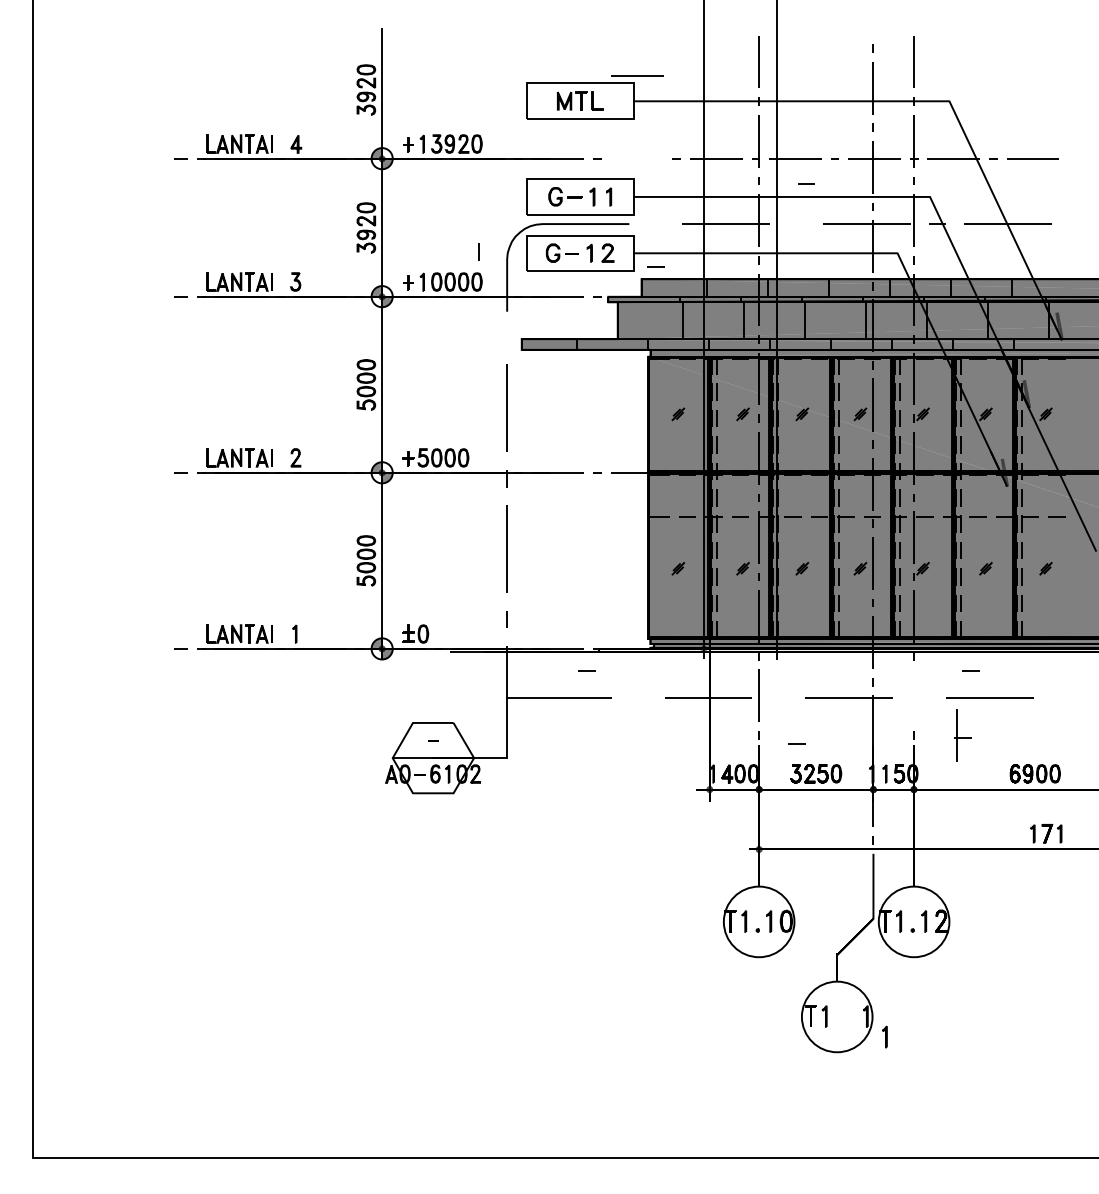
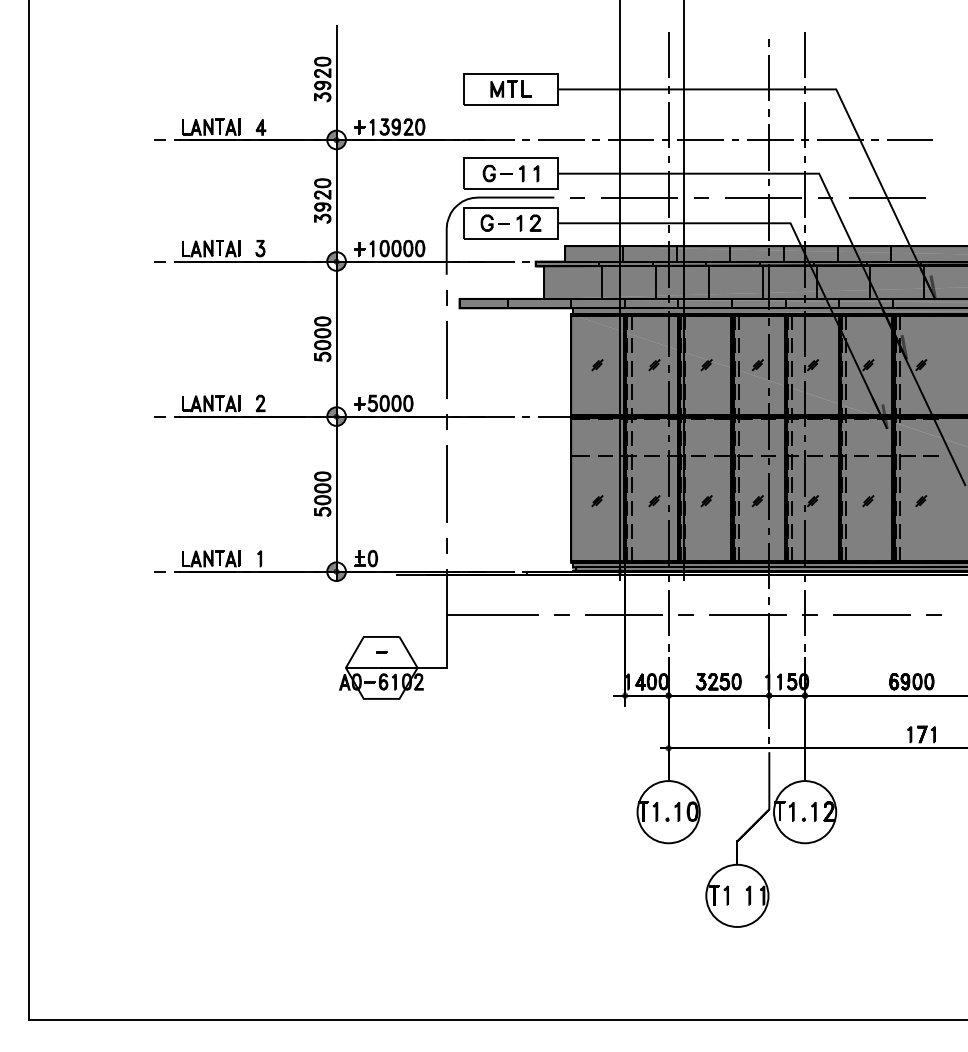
line: (637, 75) -> (561, 139), moved
line: (806, 184) -> (701, 197), moved
line: (478, 251) -> (446, 297), moved
line: (655, 267) -> (577, 197), moved
line: (586, 670) -> (561, 614), moved
line: (970, 670) -> (933, 614), moved
part: (962, 734) -> (809, 612), moved
line: (796, 742) -> (685, 614), moved
part: (885, 1036) -> (748, 895), moved

